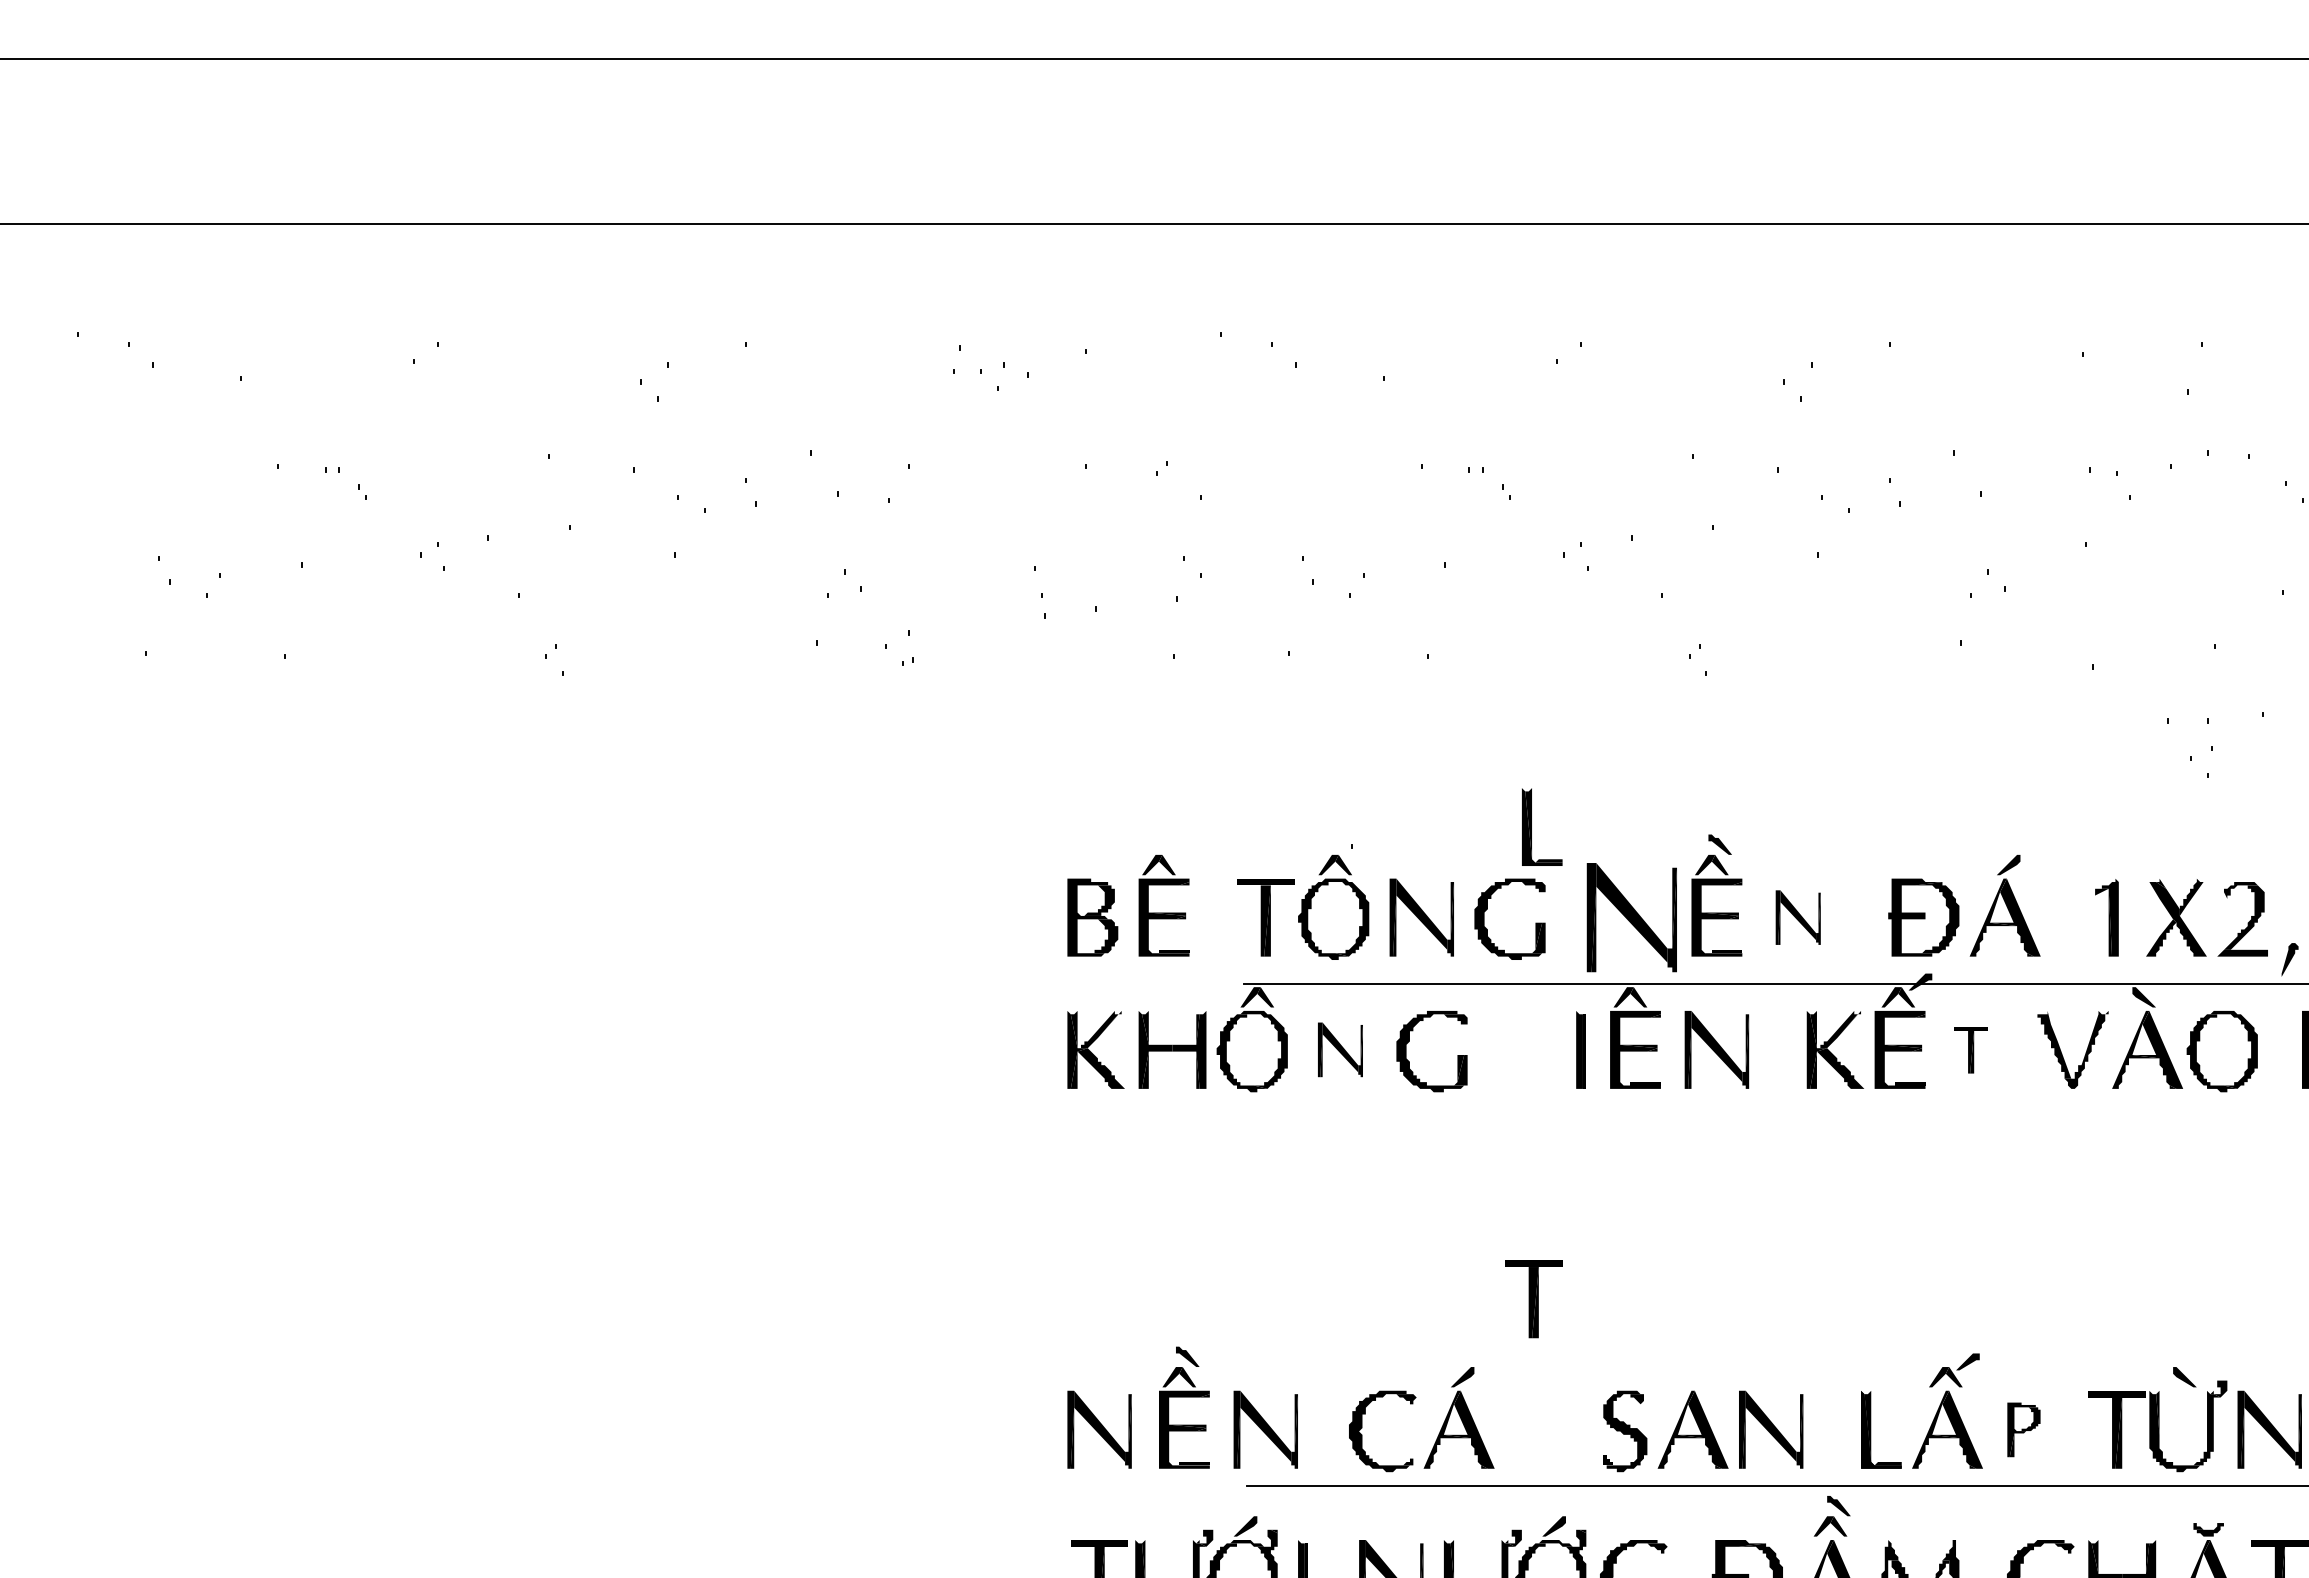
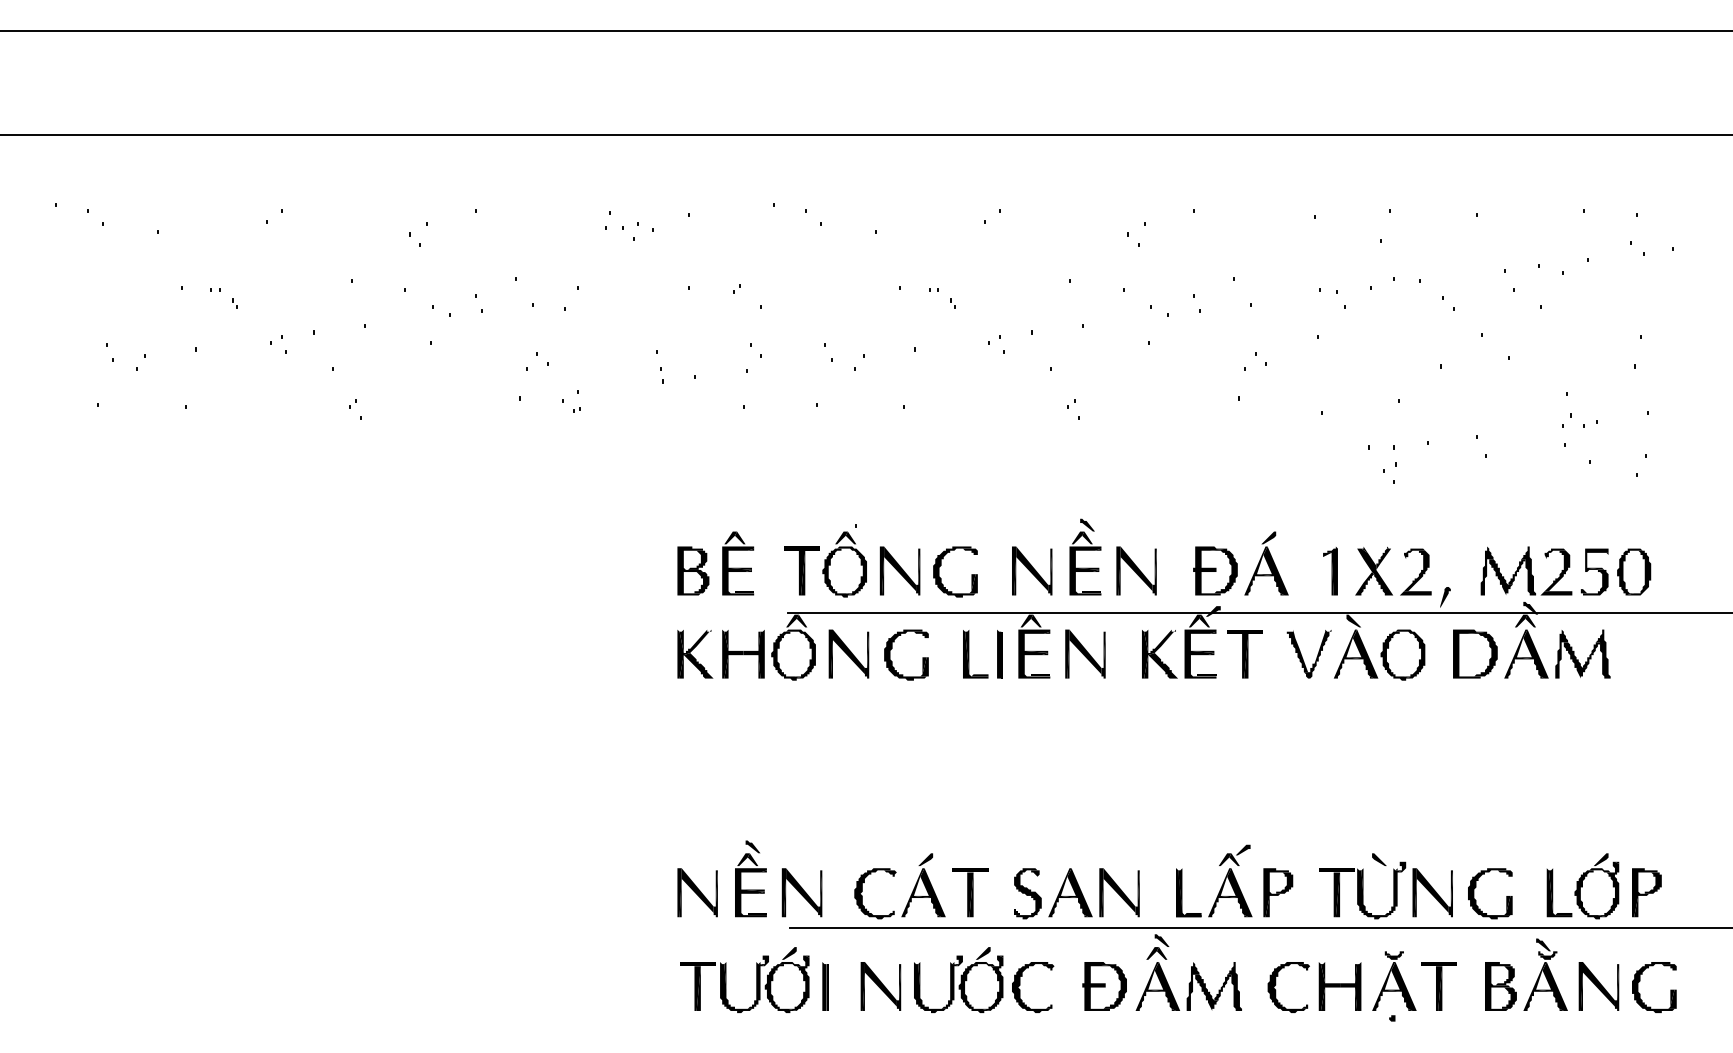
part: (1541, 827) -> (975, 654), moved
part: (1632, 916) -> (1032, 570), size x0.71
part: (1798, 916) -> (1136, 570), size x1.43
part: (1339, 1048) -> (848, 653), size x1.43
part: (1970, 1050) -> (1244, 654), size x1.67
part: (1533, 1298) -> (970, 892), moved
part: (2024, 1429) -> (1278, 892), size x1.43

